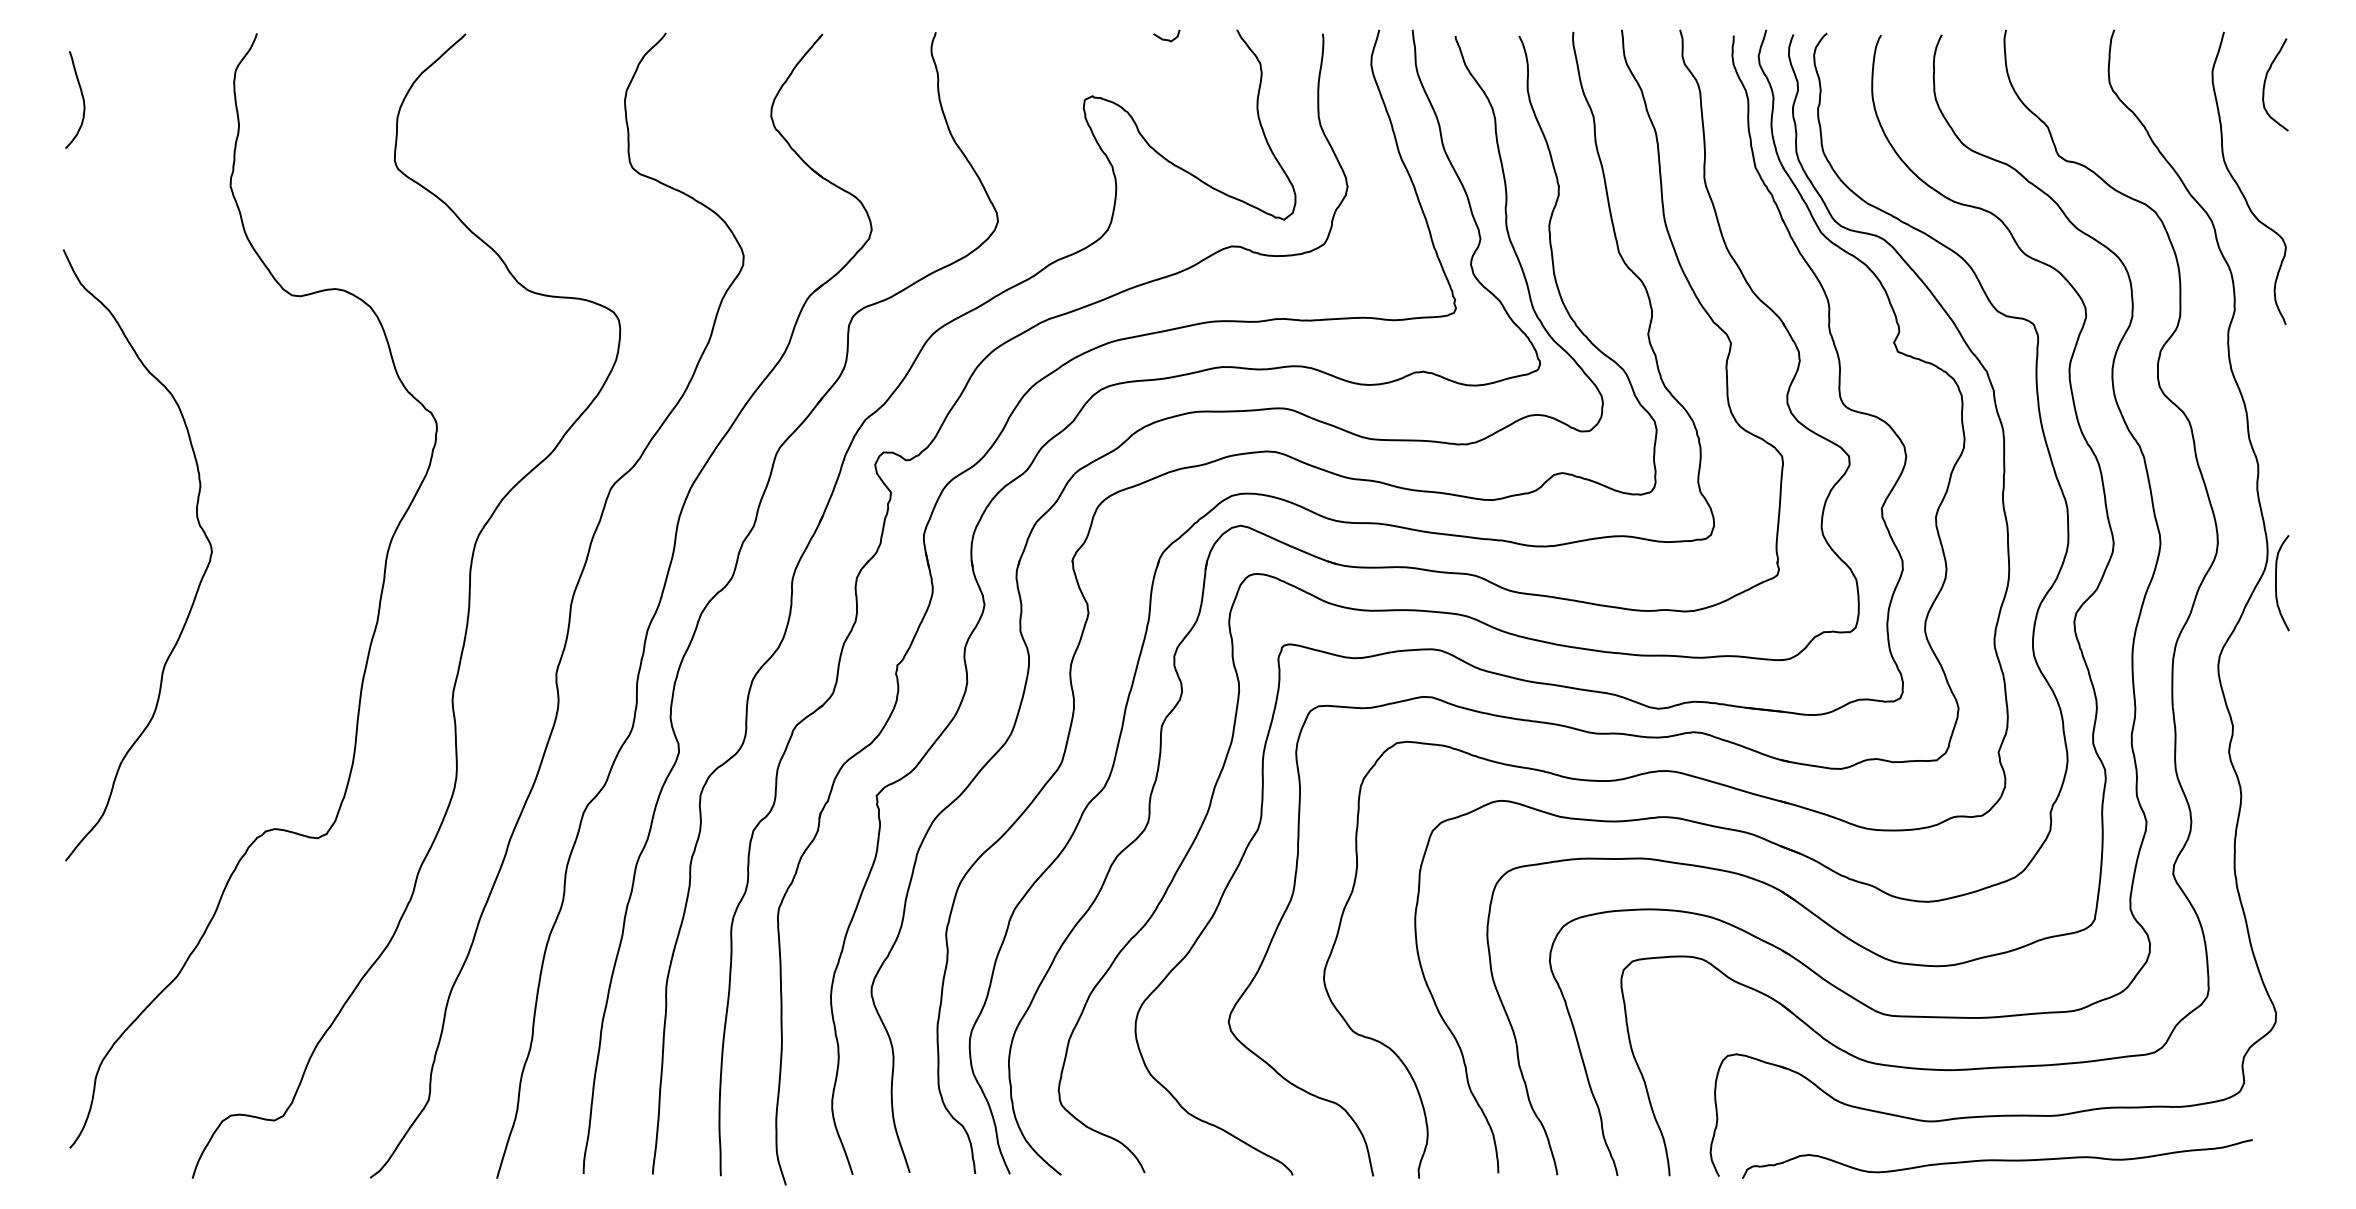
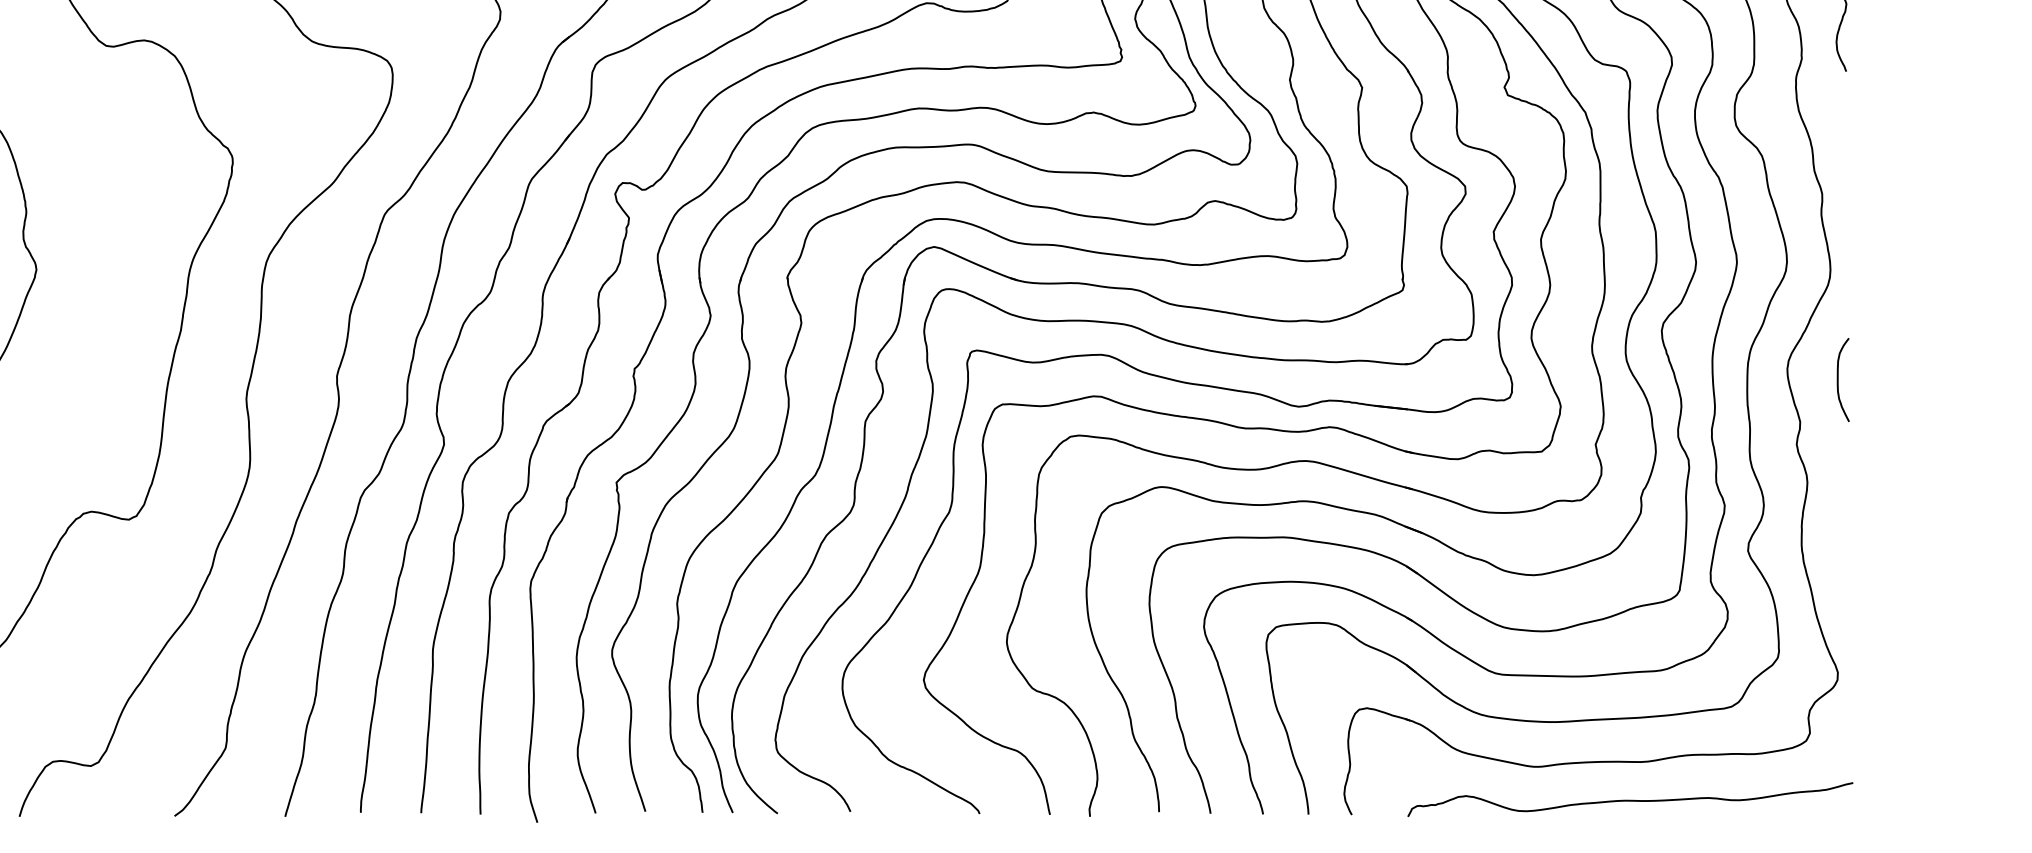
curve: (2276, 583) -> (1838, 380), moved
curve: (1997, 1159) -> (1630, 800), moved

